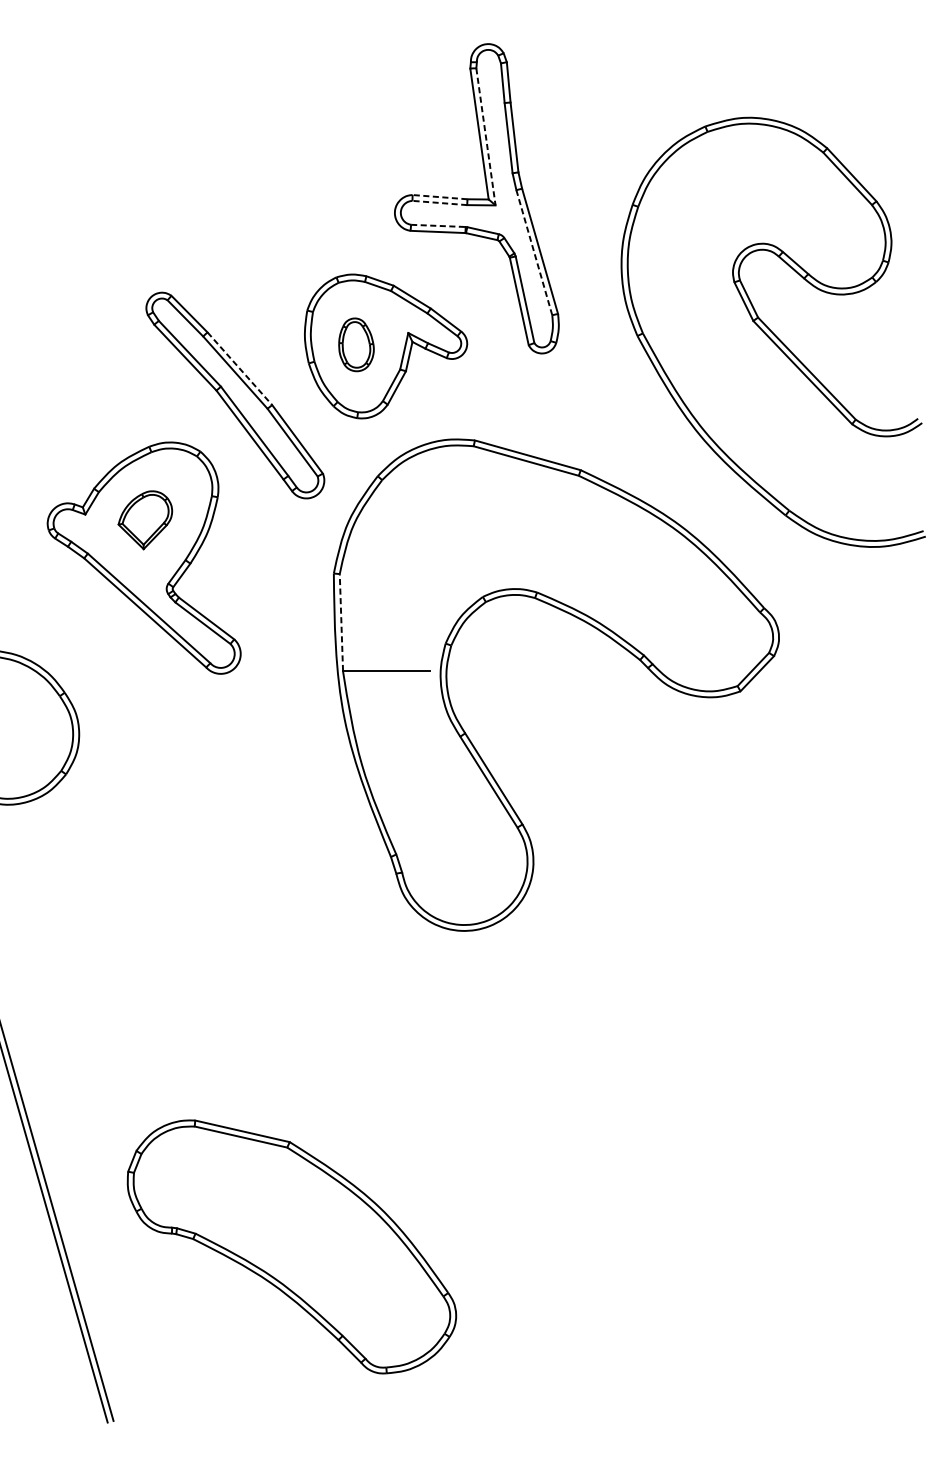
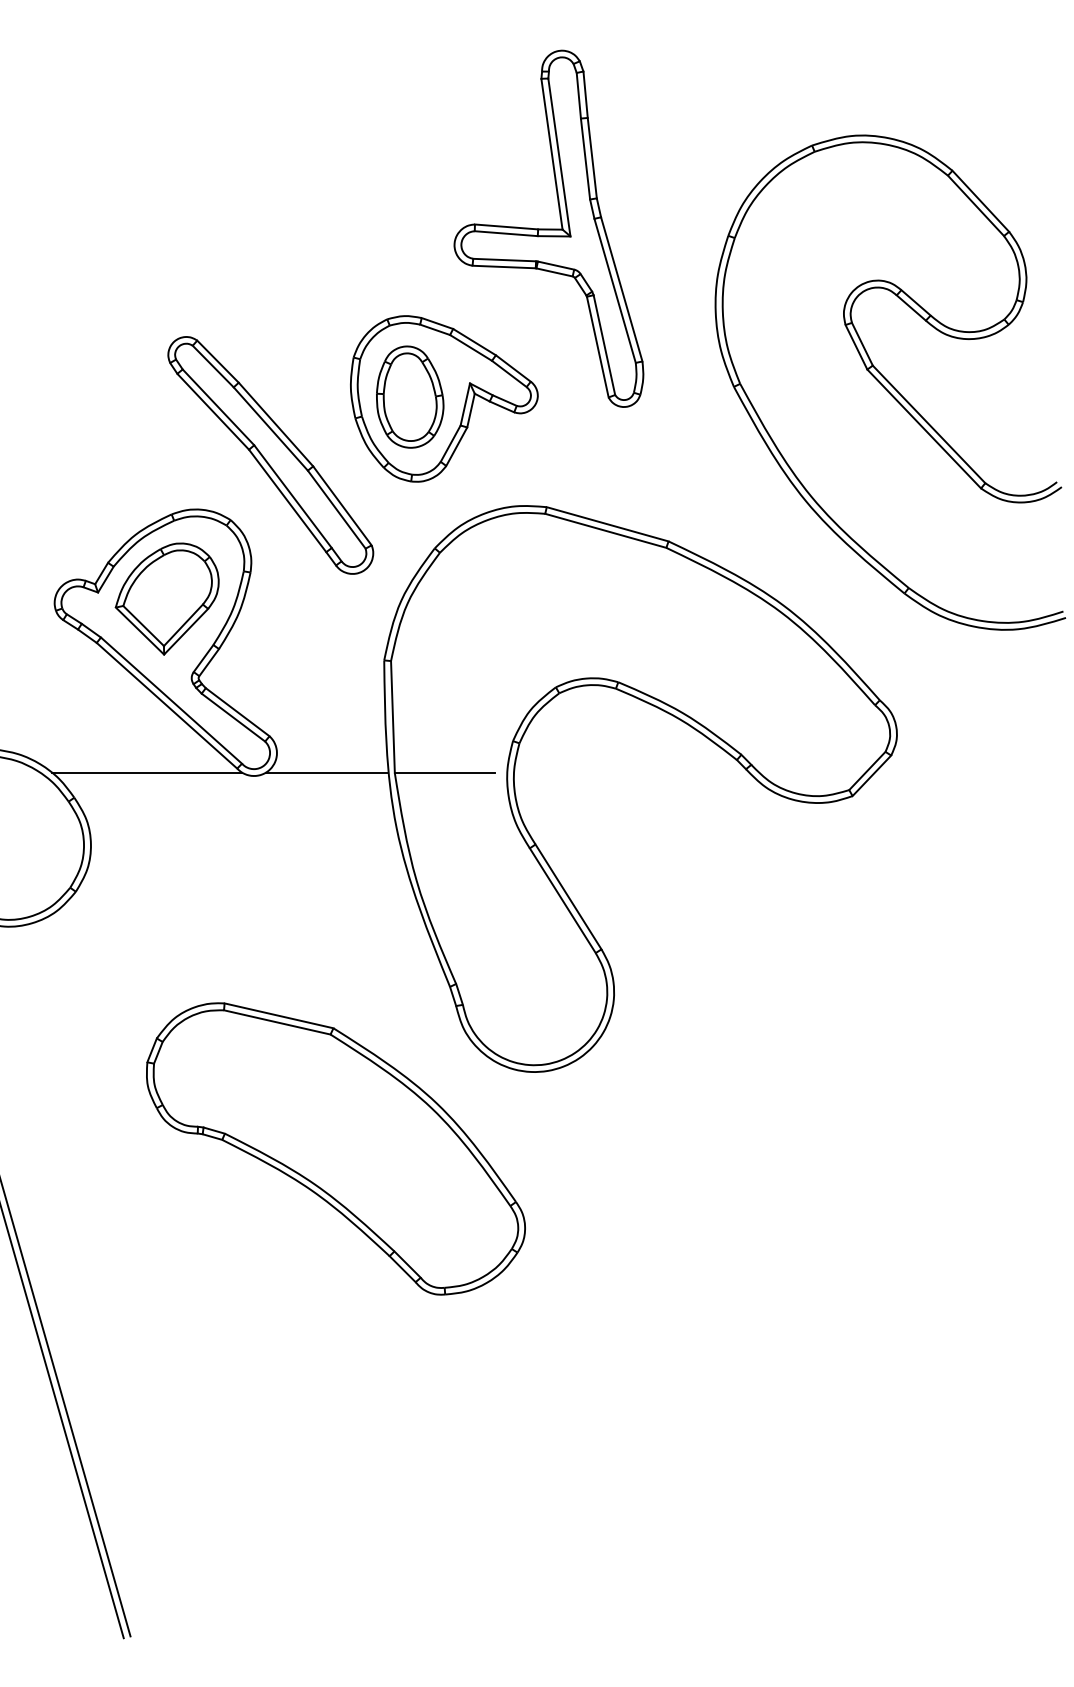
line: (486, 136) -> (559, 157), dashed -> solid
line: (440, 196) -> (506, 226), dashed -> solid
line: (440, 202) -> (506, 233), dashed -> solid
line: (439, 226) -> (505, 260), dashed -> solid
line: (534, 252) -> (615, 290), dashed -> solid
part: (356, 344) -> (410, 396), size x1.67
line: (240, 368) -> (276, 424), dashed -> solid
part: (144, 519) -> (166, 598), size x1.67
line: (341, 622) -> (392, 716), dashed -> solid
line: (128, 670) -> (147, 772), added
line: (283, 670) -> (326, 772), added
part: (291, 1246) -> (335, 1148), moved

